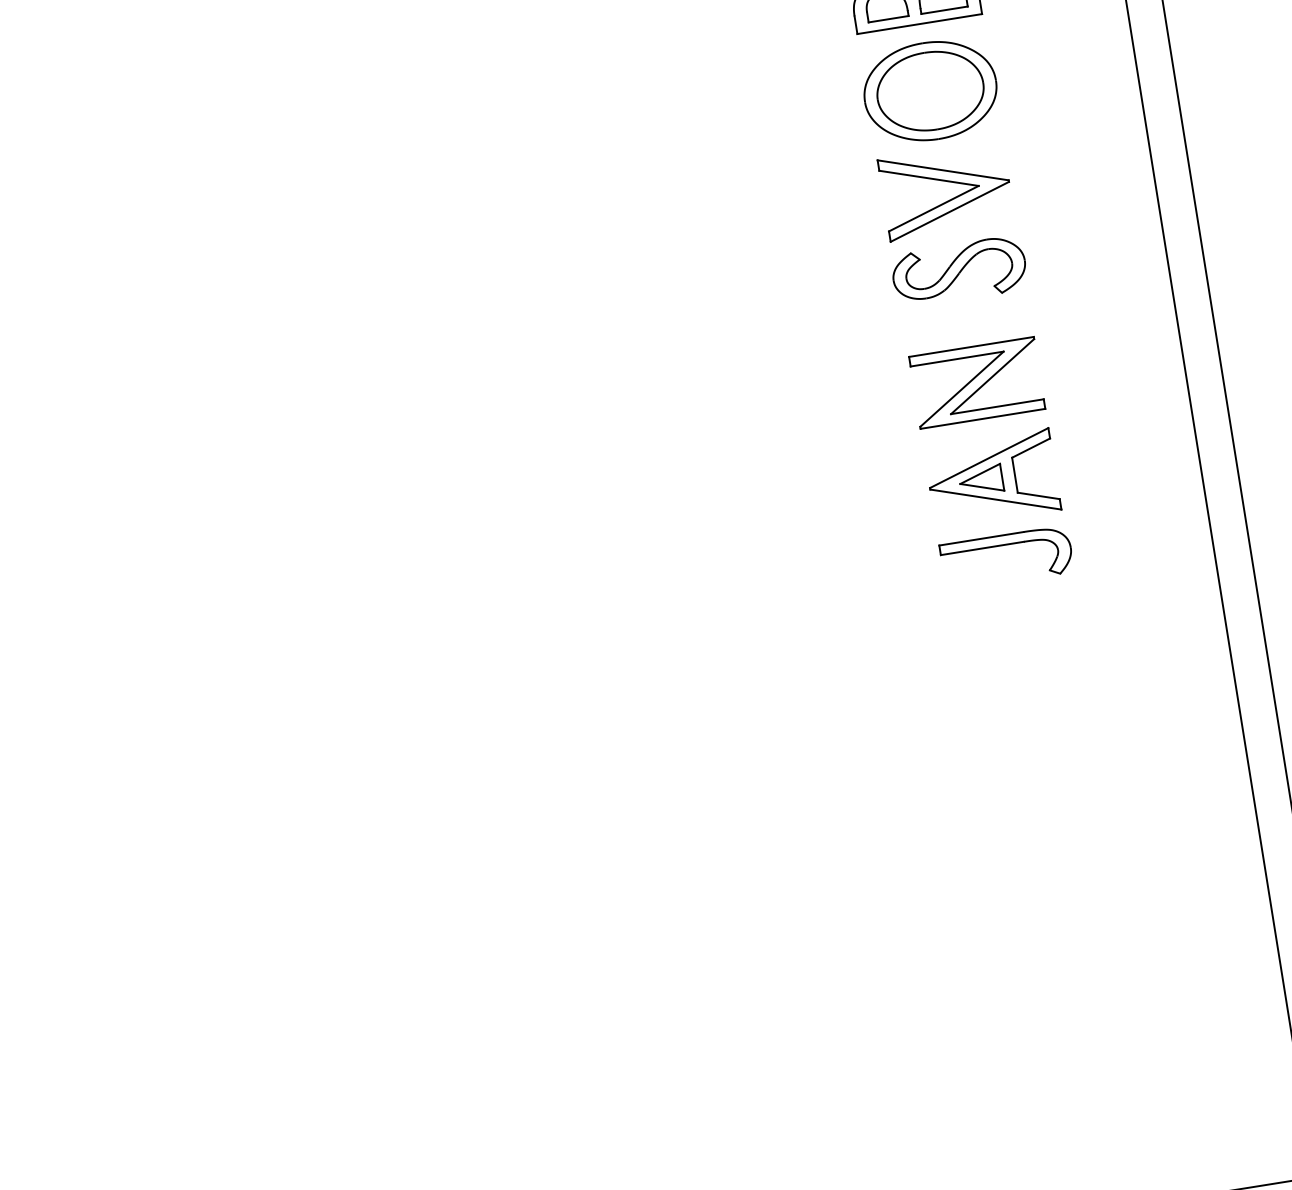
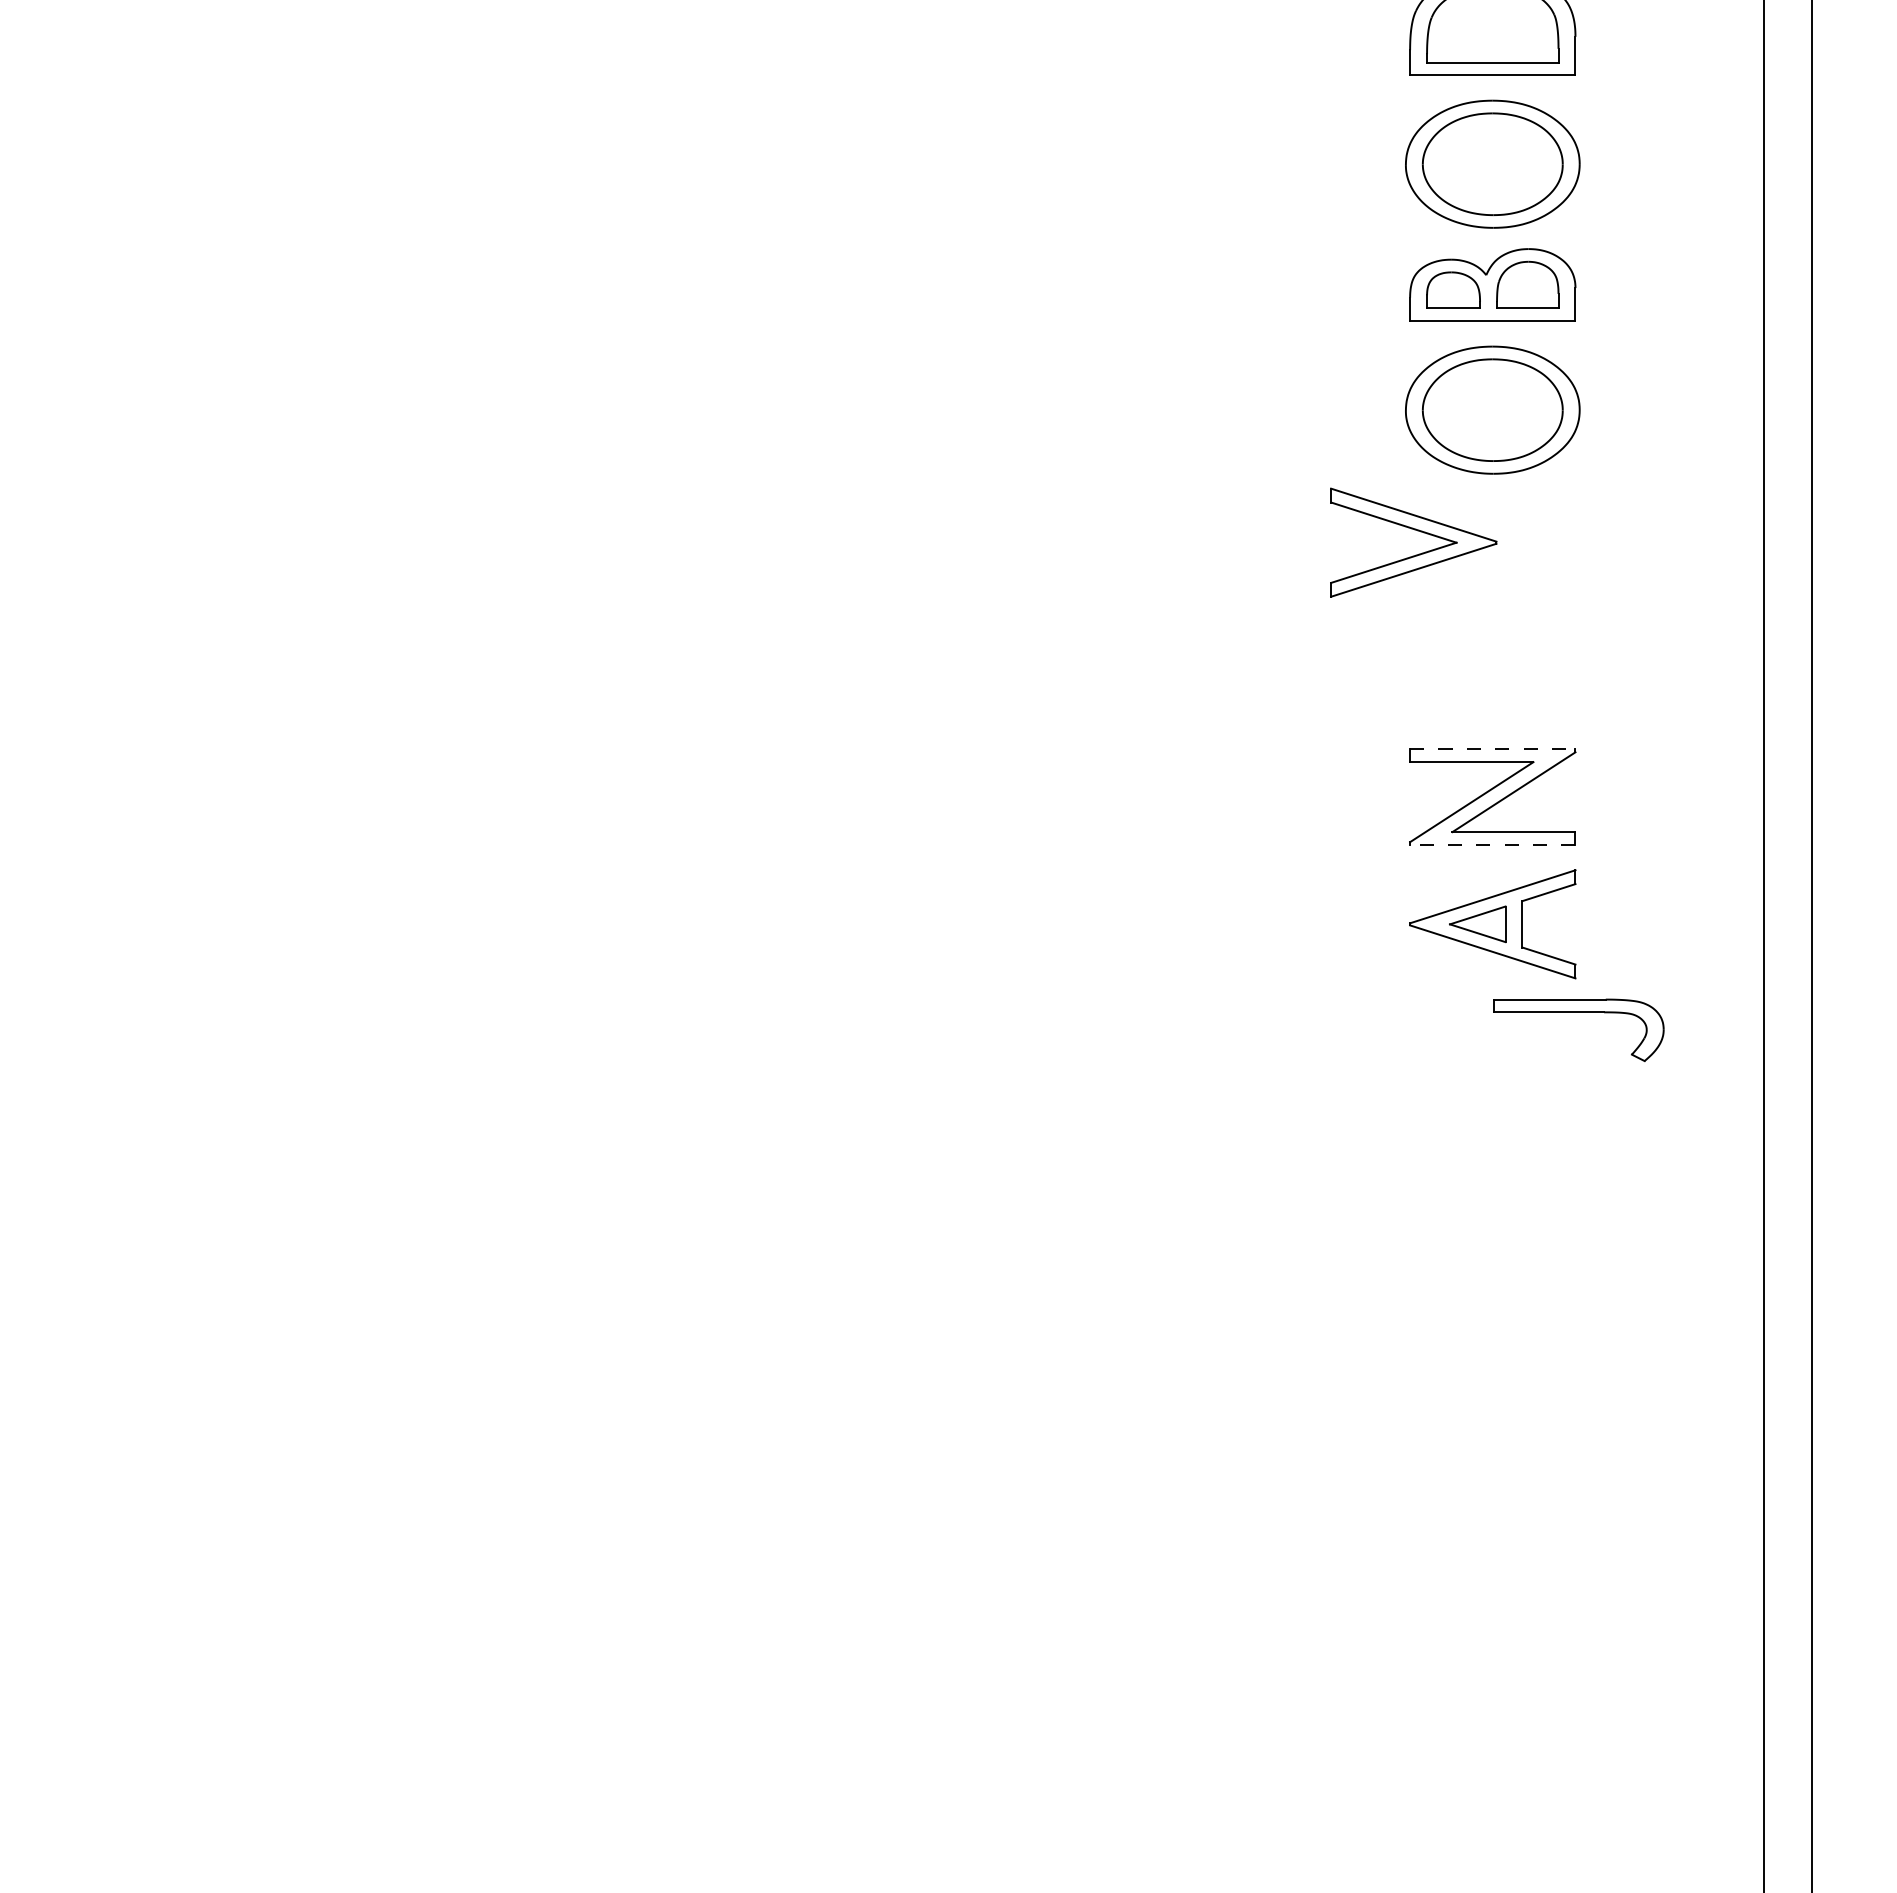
part: (947, 182) -> (1417, 531), moved
part: (959, 271) -> (1492, 649), removed
line: (971, 347) -> (1492, 749), solid -> dashed
line: (982, 418) -> (1492, 844), solid -> dashed
part: (1004, 545) -> (1578, 1012), moved

